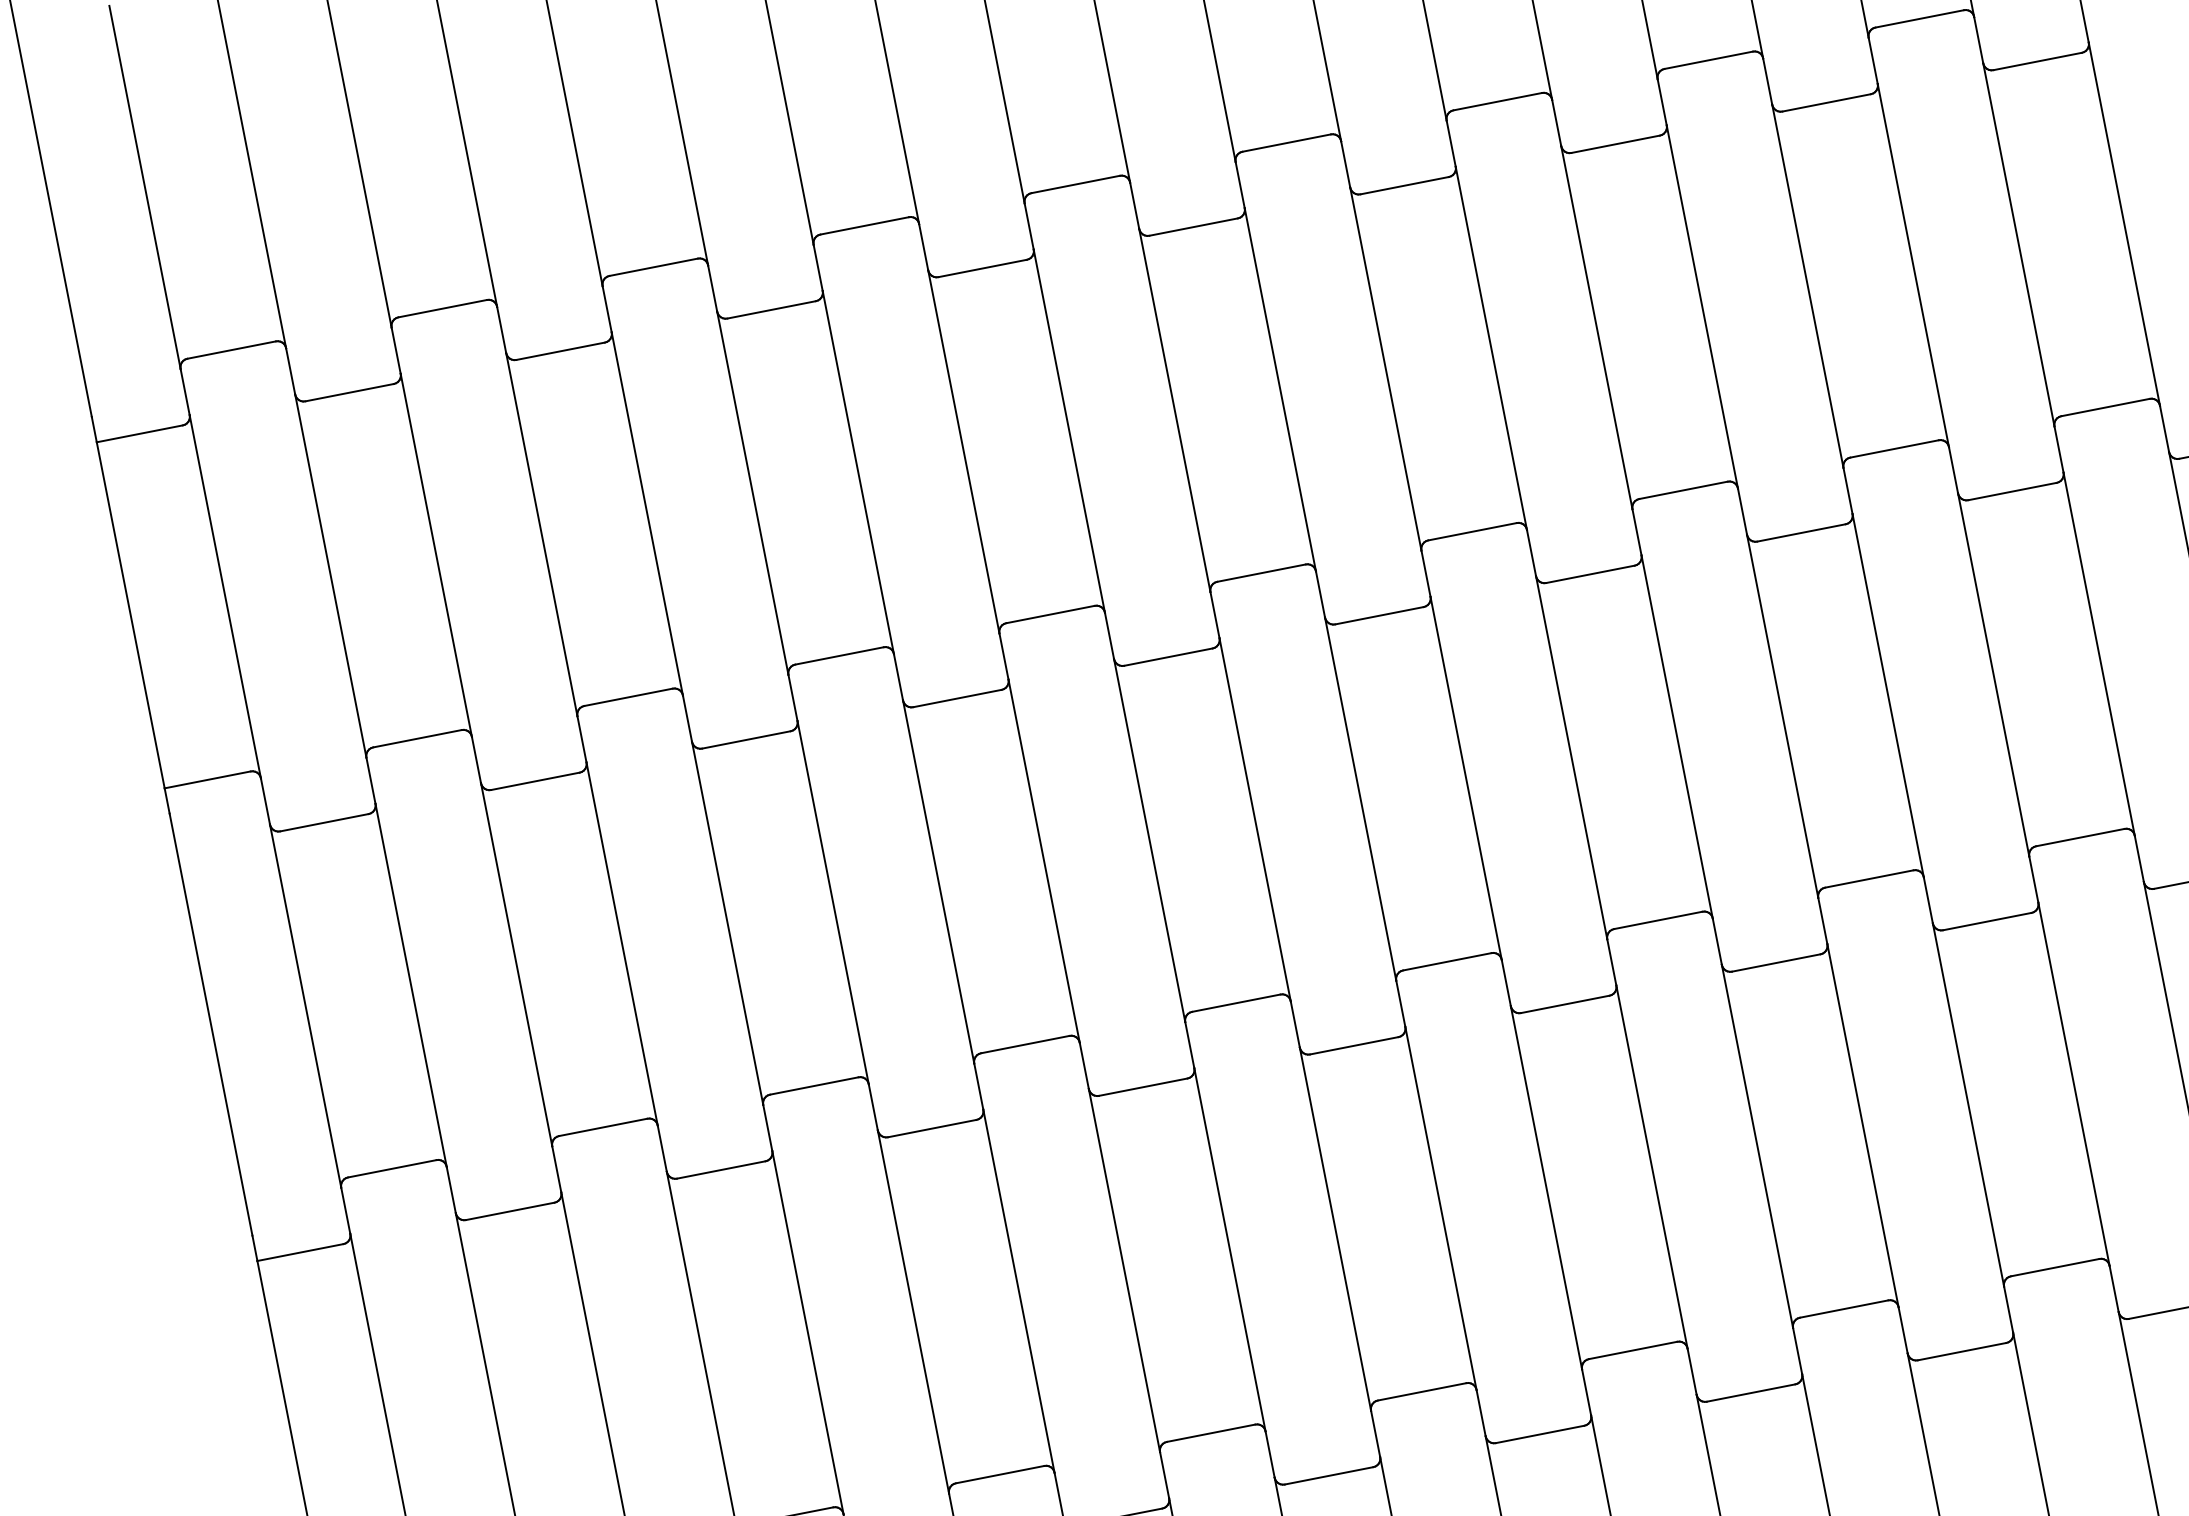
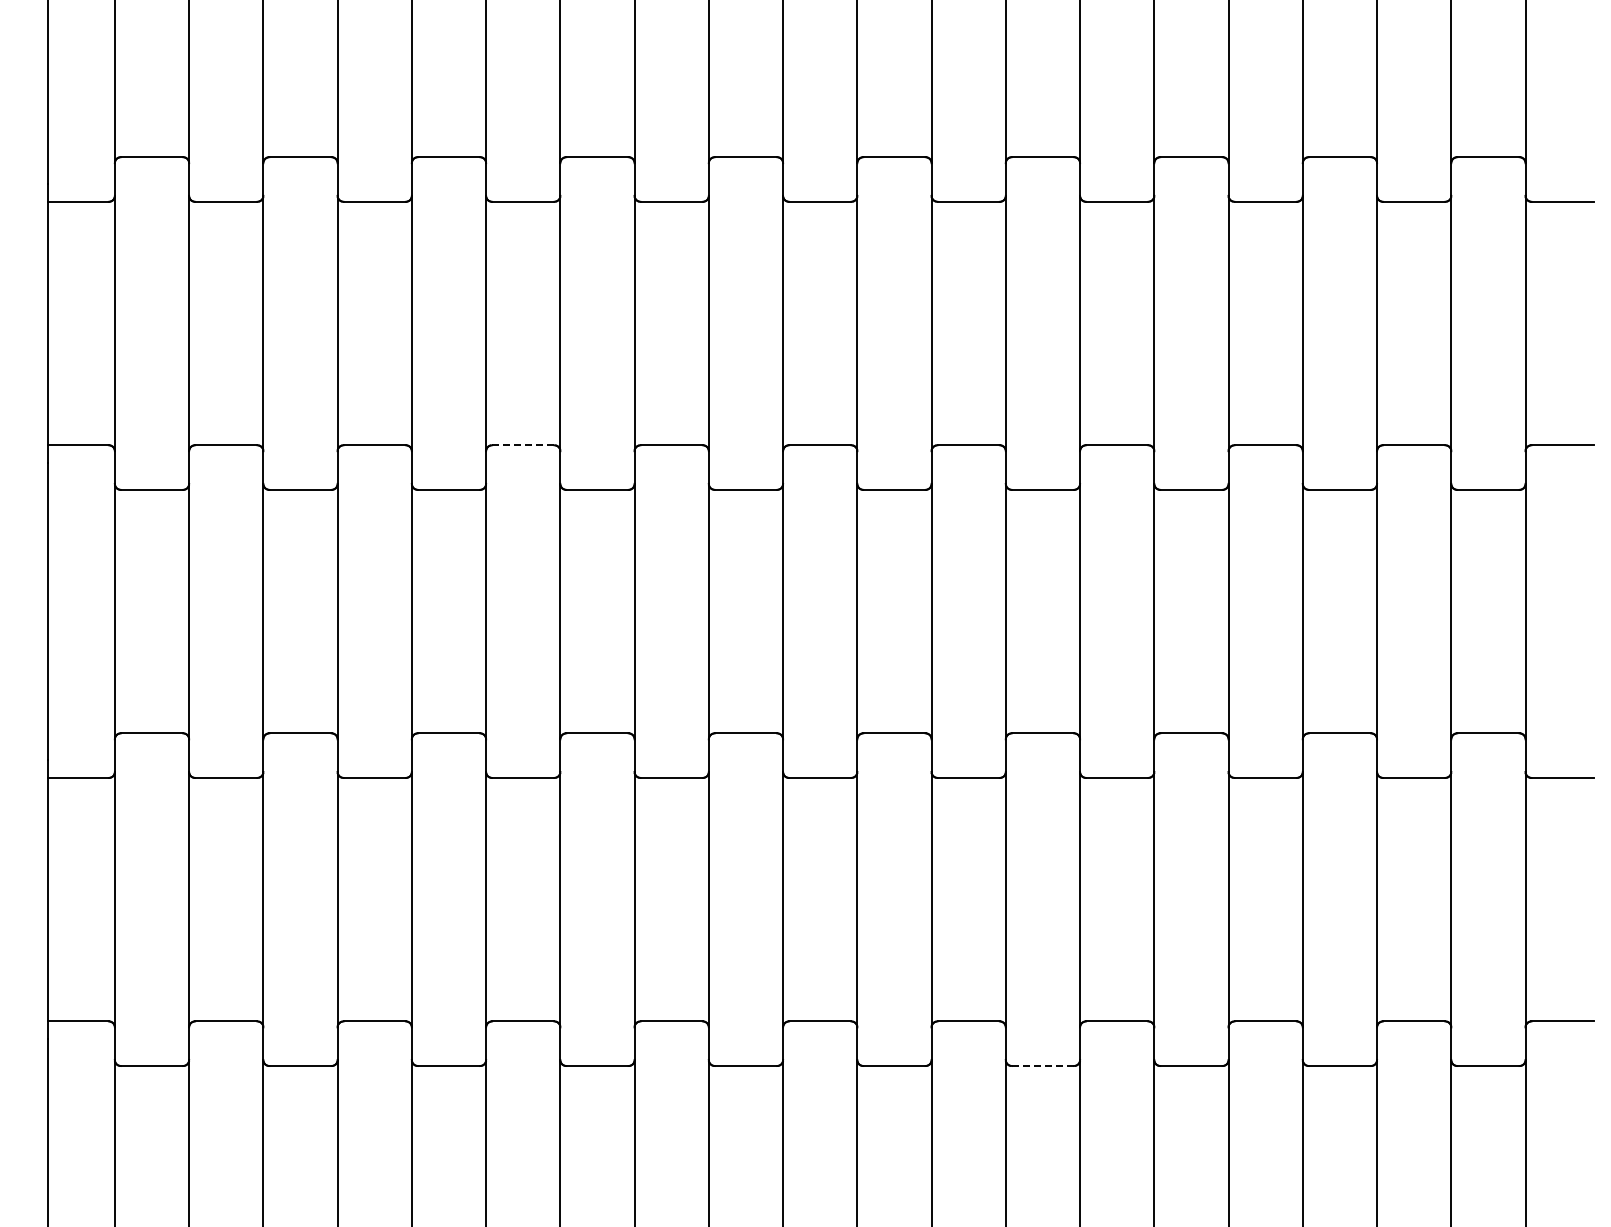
line: (839, 656) -> (523, 445), solid -> dashed
line: (1752, 1393) -> (1043, 1066), solid -> dashed

